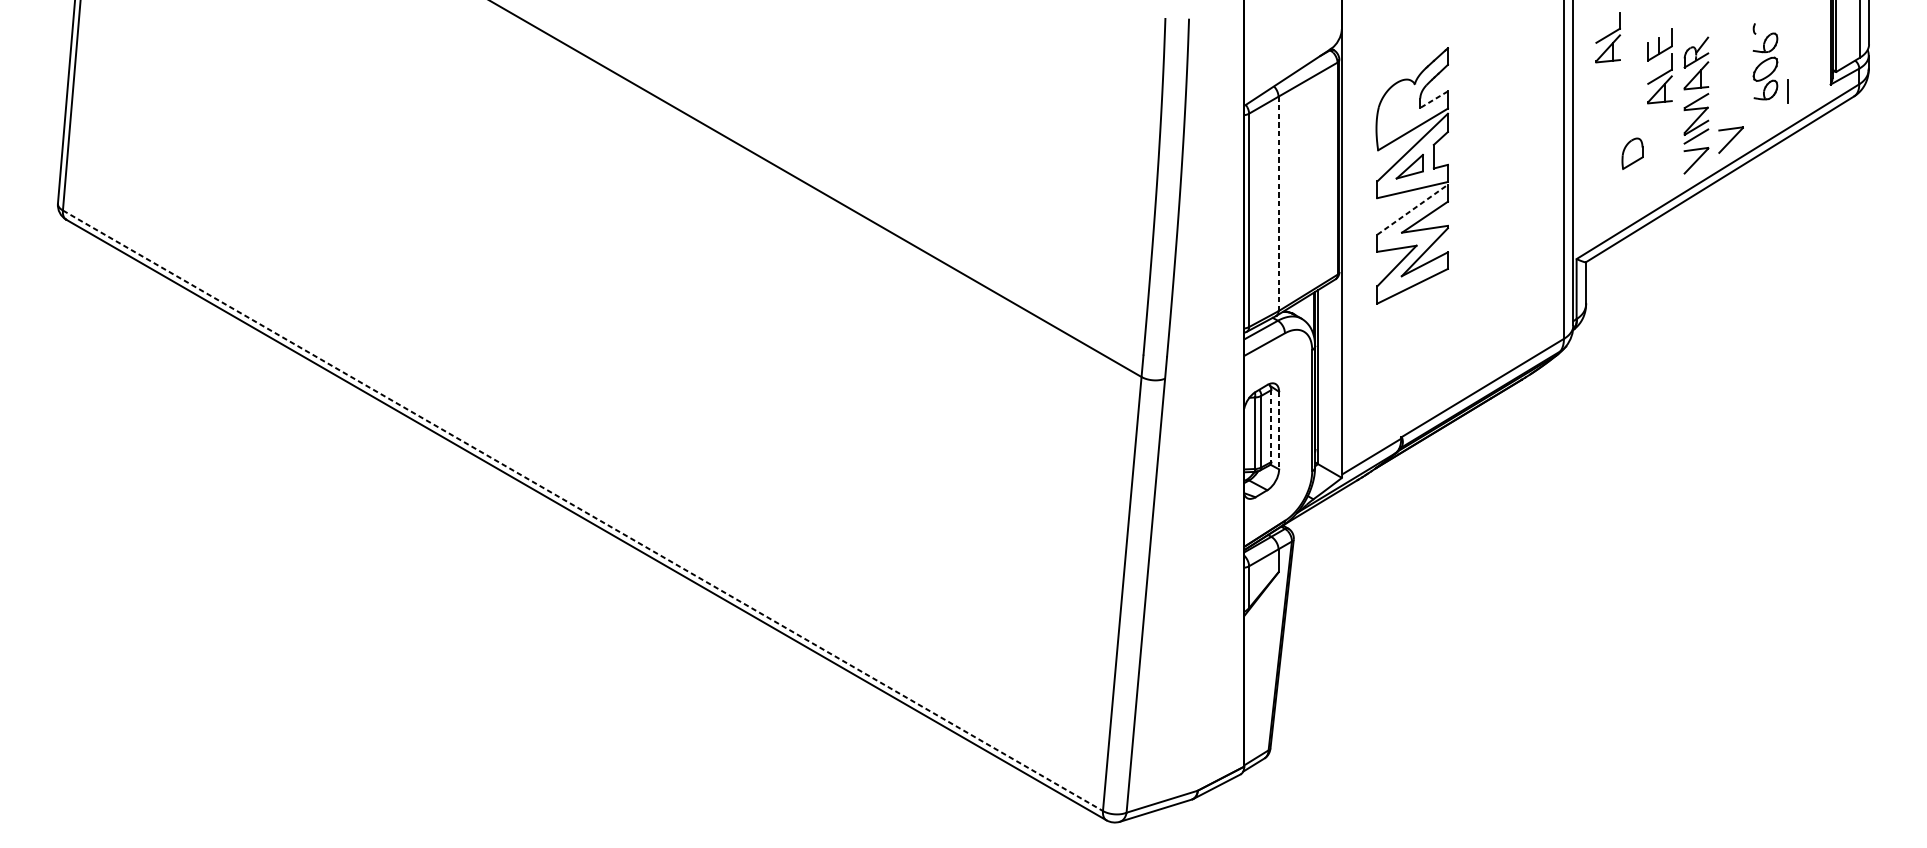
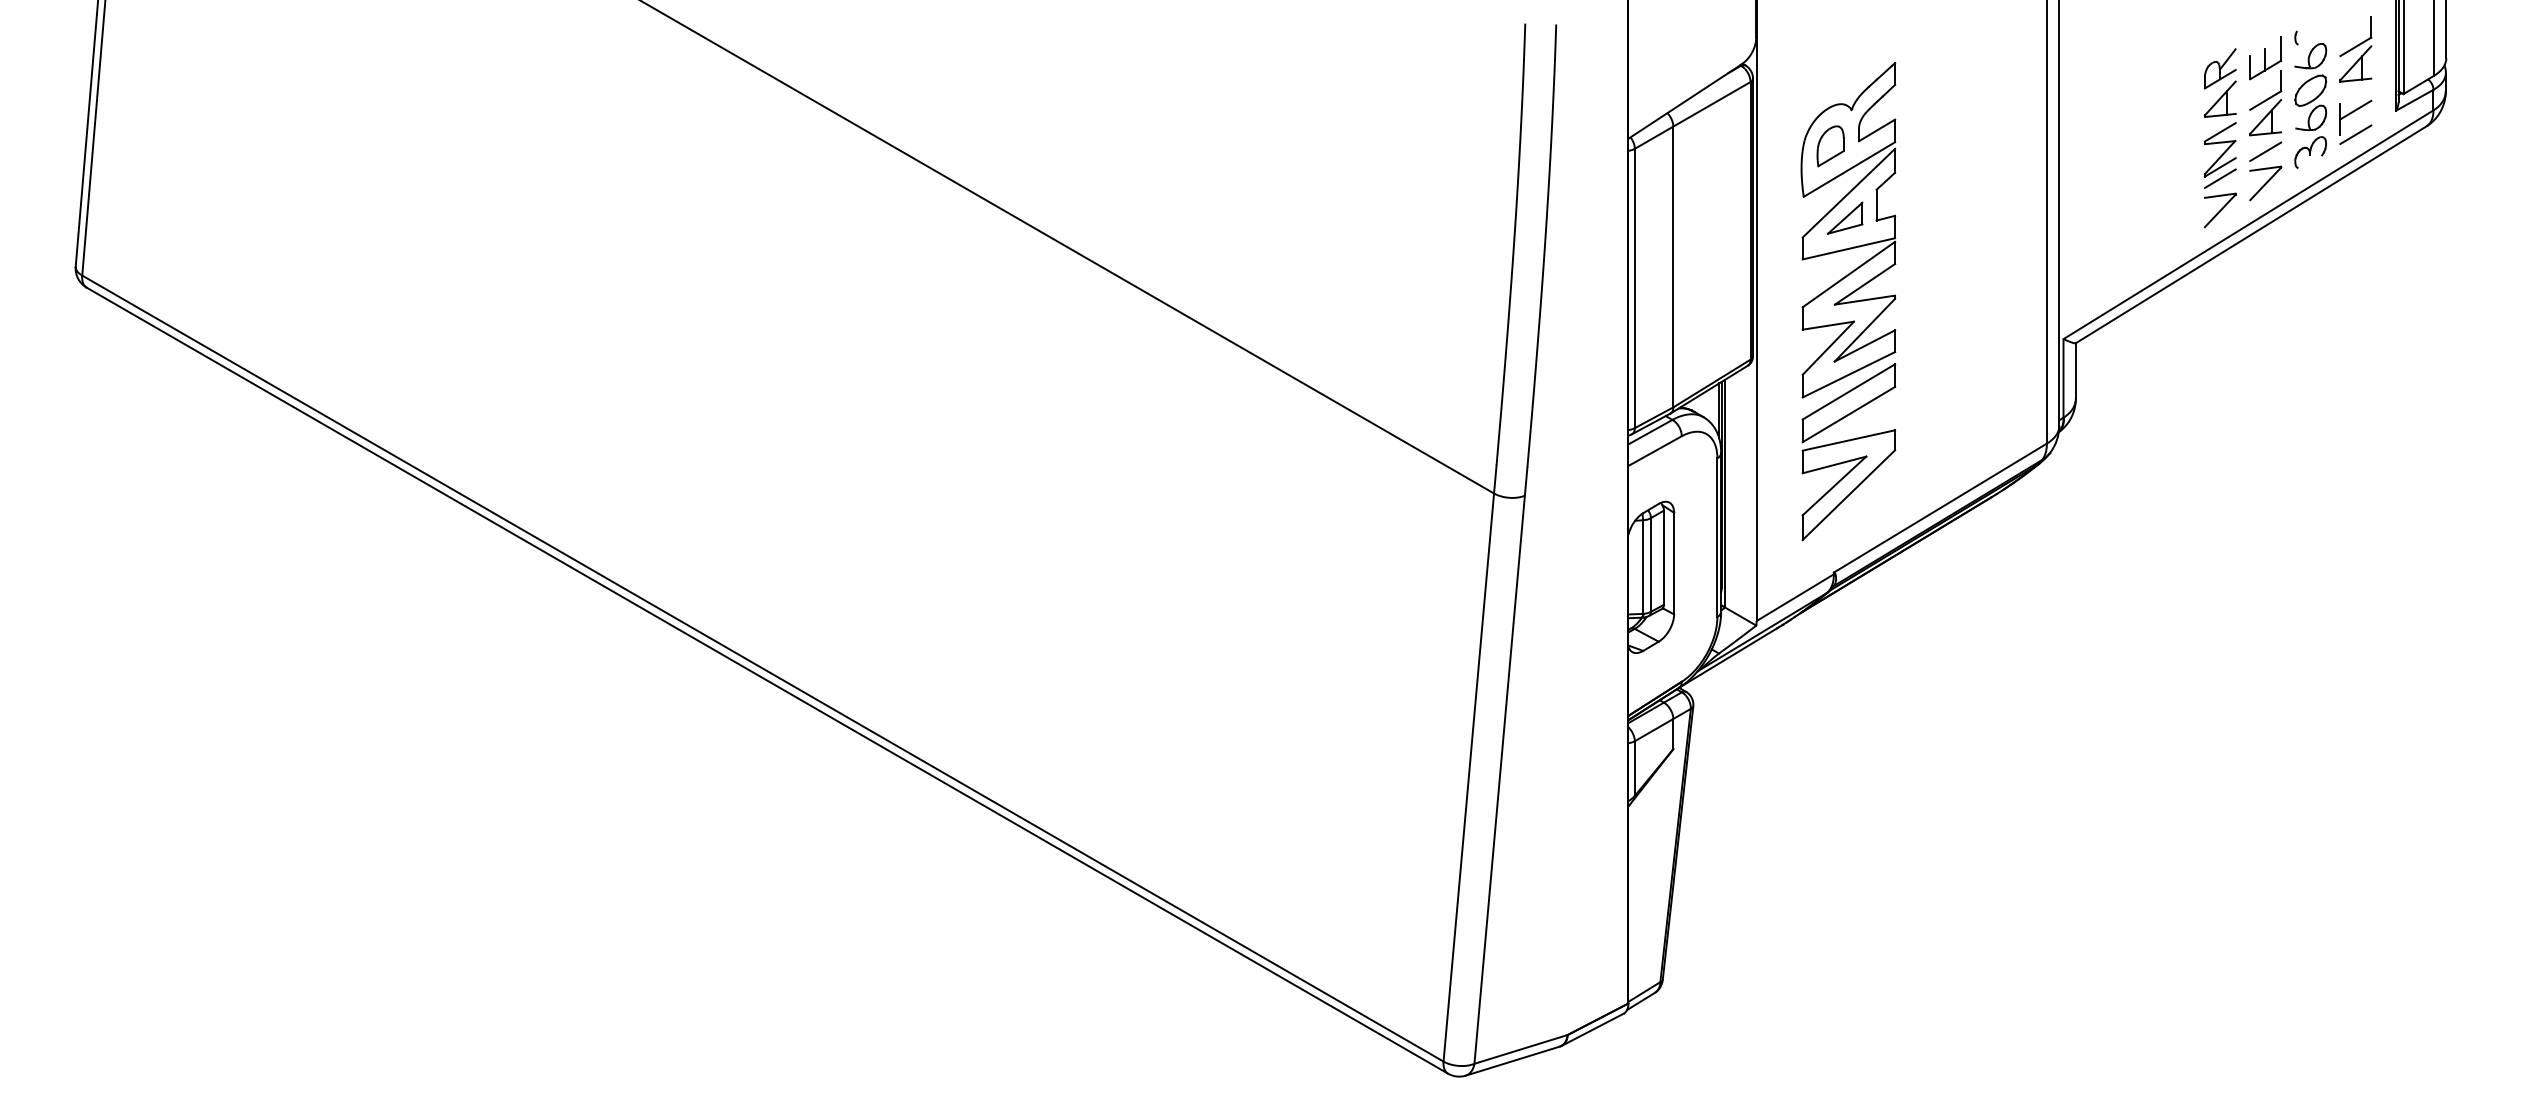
part: (1607, 37) -> (2355, 49), moved
part: (1663, 73) -> (2270, 96), moved
line: (1799, 83) -> (2355, 109), added
line: (1433, 99) -> (1876, 130), dashed -> solid
line: (1799, 102) -> (2355, 134), added
line: (1730, 115) -> (2265, 151), added
part: (1765, 116) -> (2310, 152), added
part: (1632, 153) -> (1830, 146), moved
line: (1278, 203) -> (1673, 266), dashed -> solid
line: (1412, 209) -> (1848, 274), dashed -> solid
part: (1412, 345) -> (1848, 452), added
line: (1271, 426) -> (1663, 558), dashed -> solid
line: (1279, 430) -> (1674, 563), dashed -> solid
line: (582, 510) -> (762, 668), dashed -> solid

